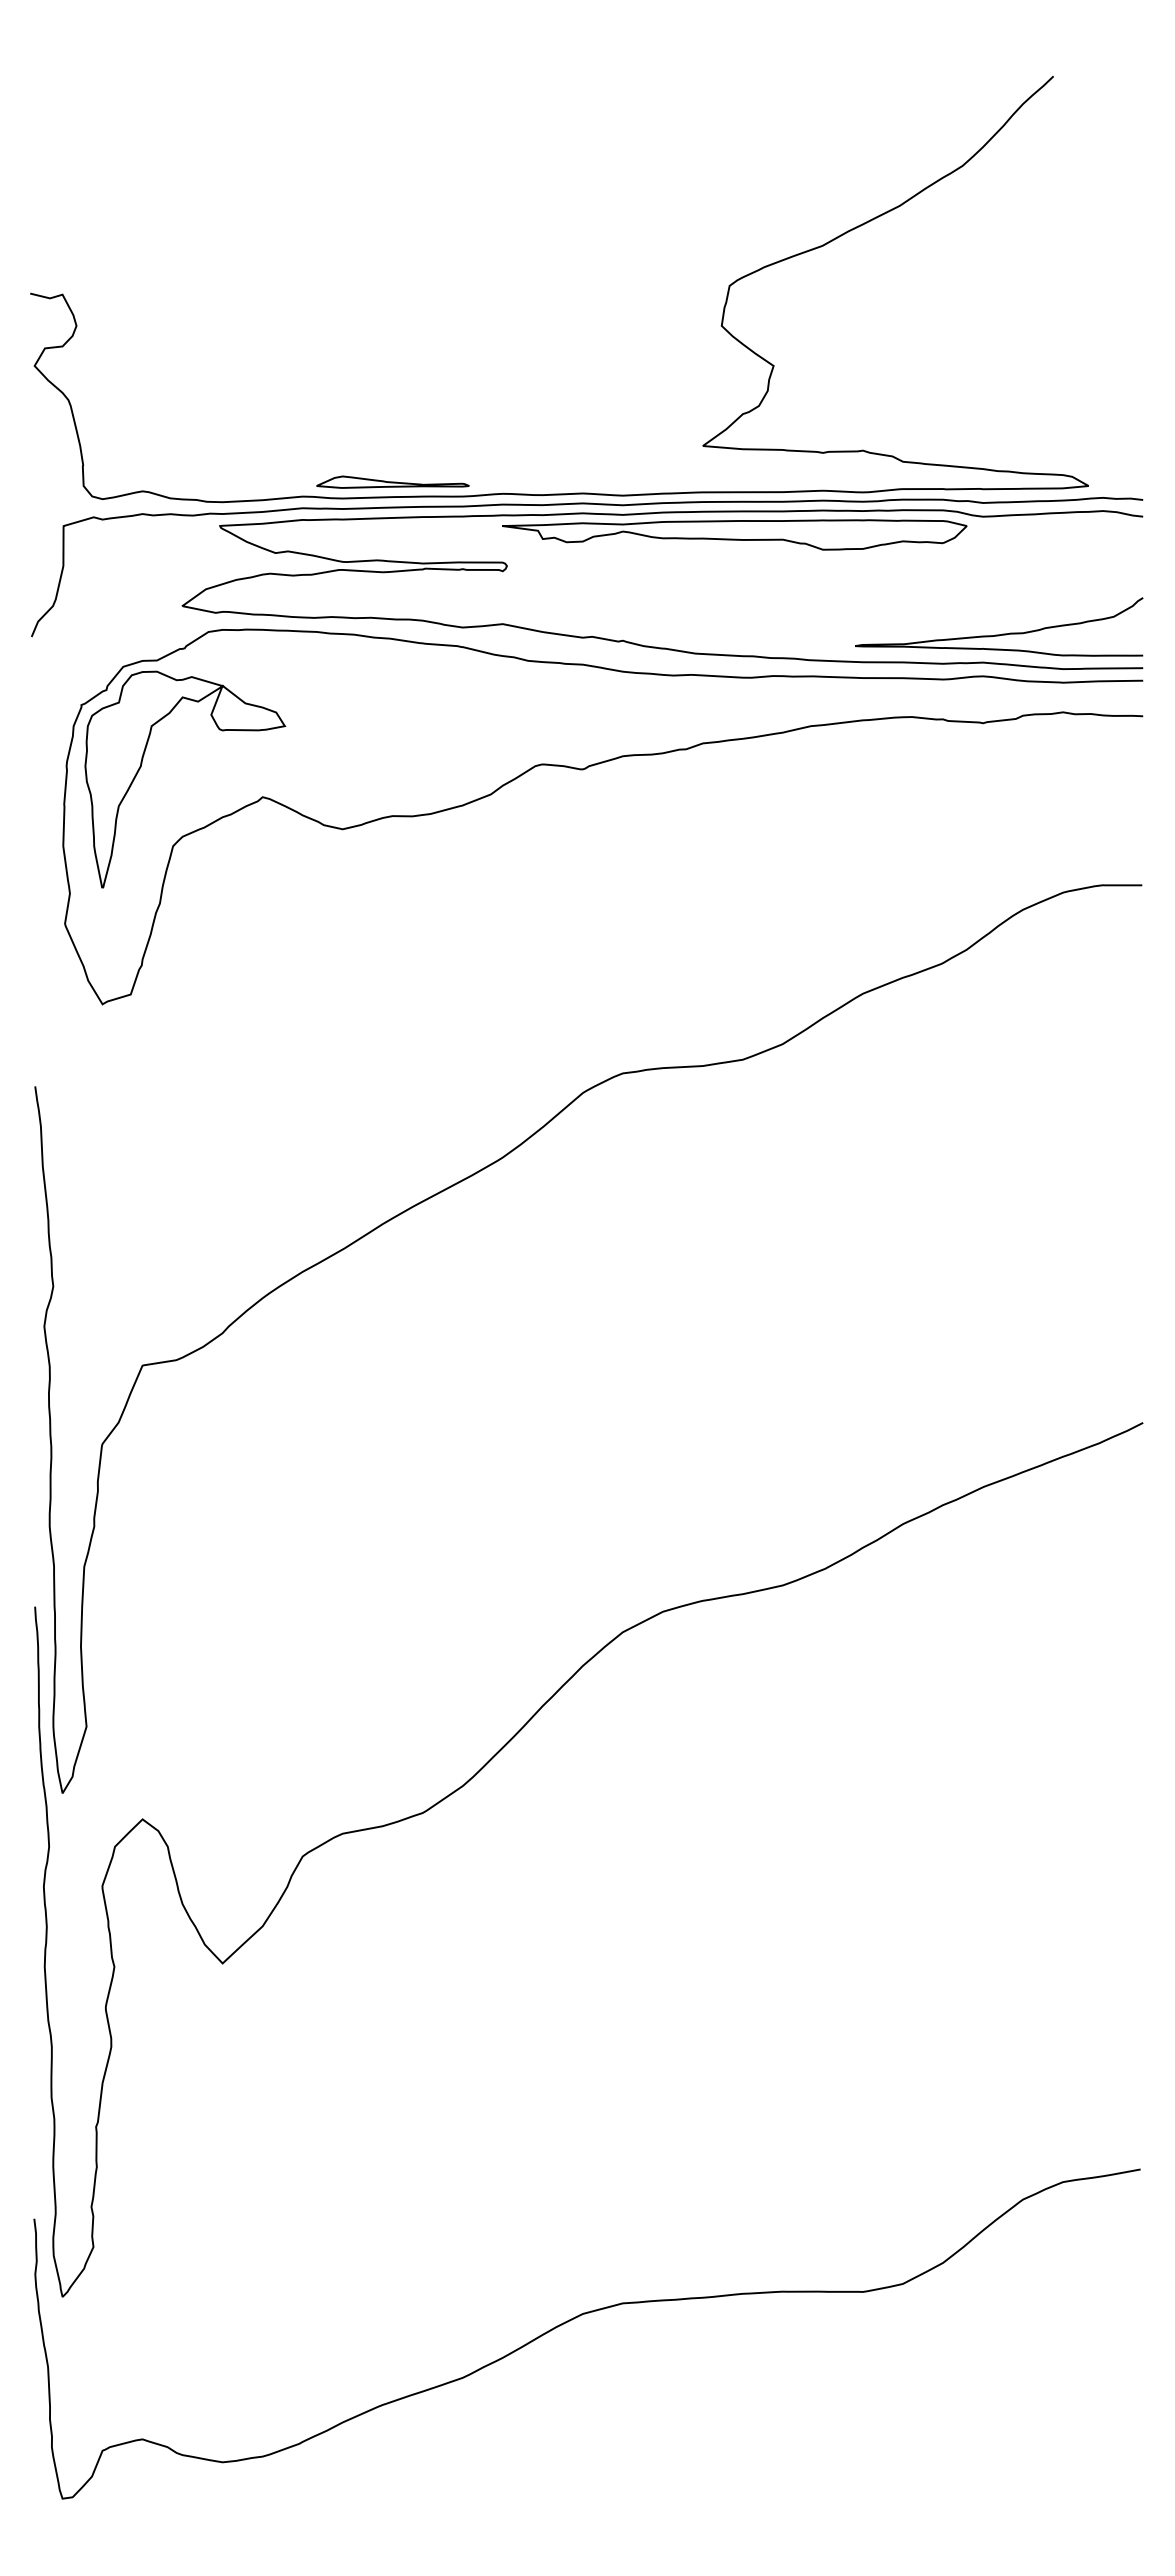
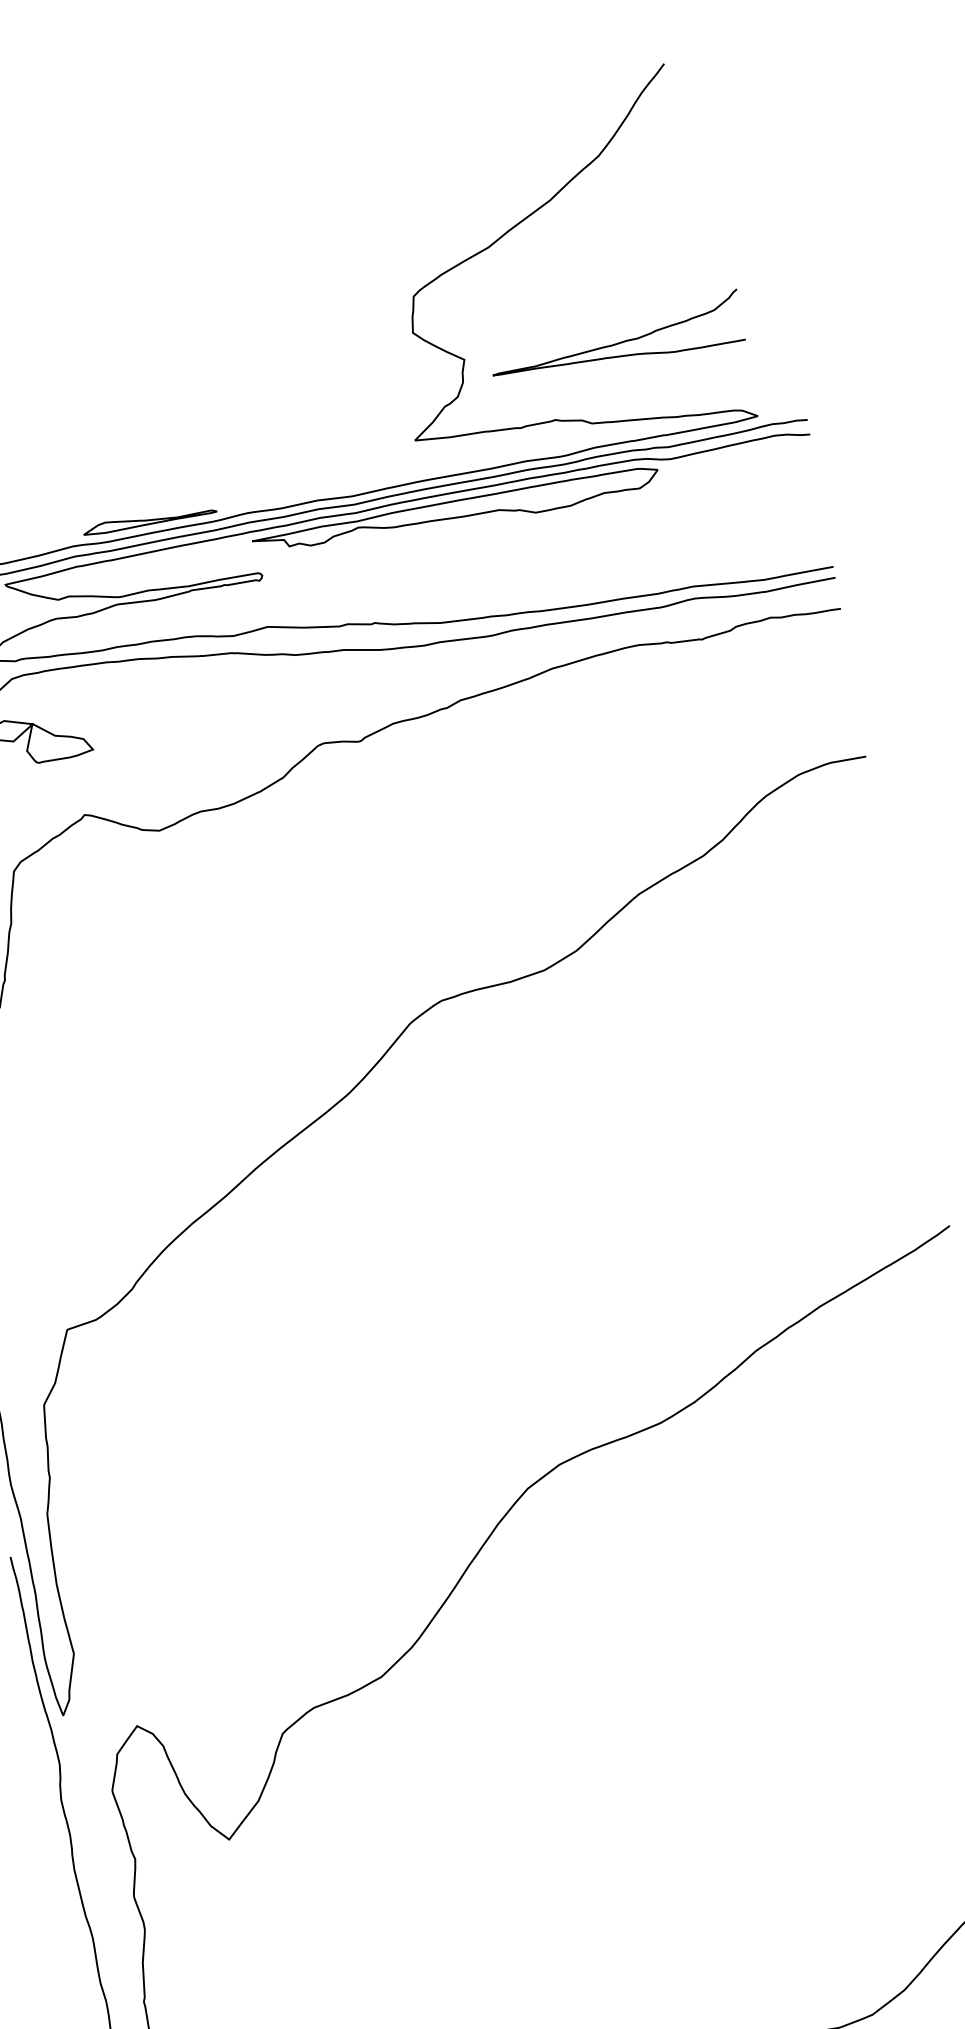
curve: (1002, 633) -> (619, 341), moved

